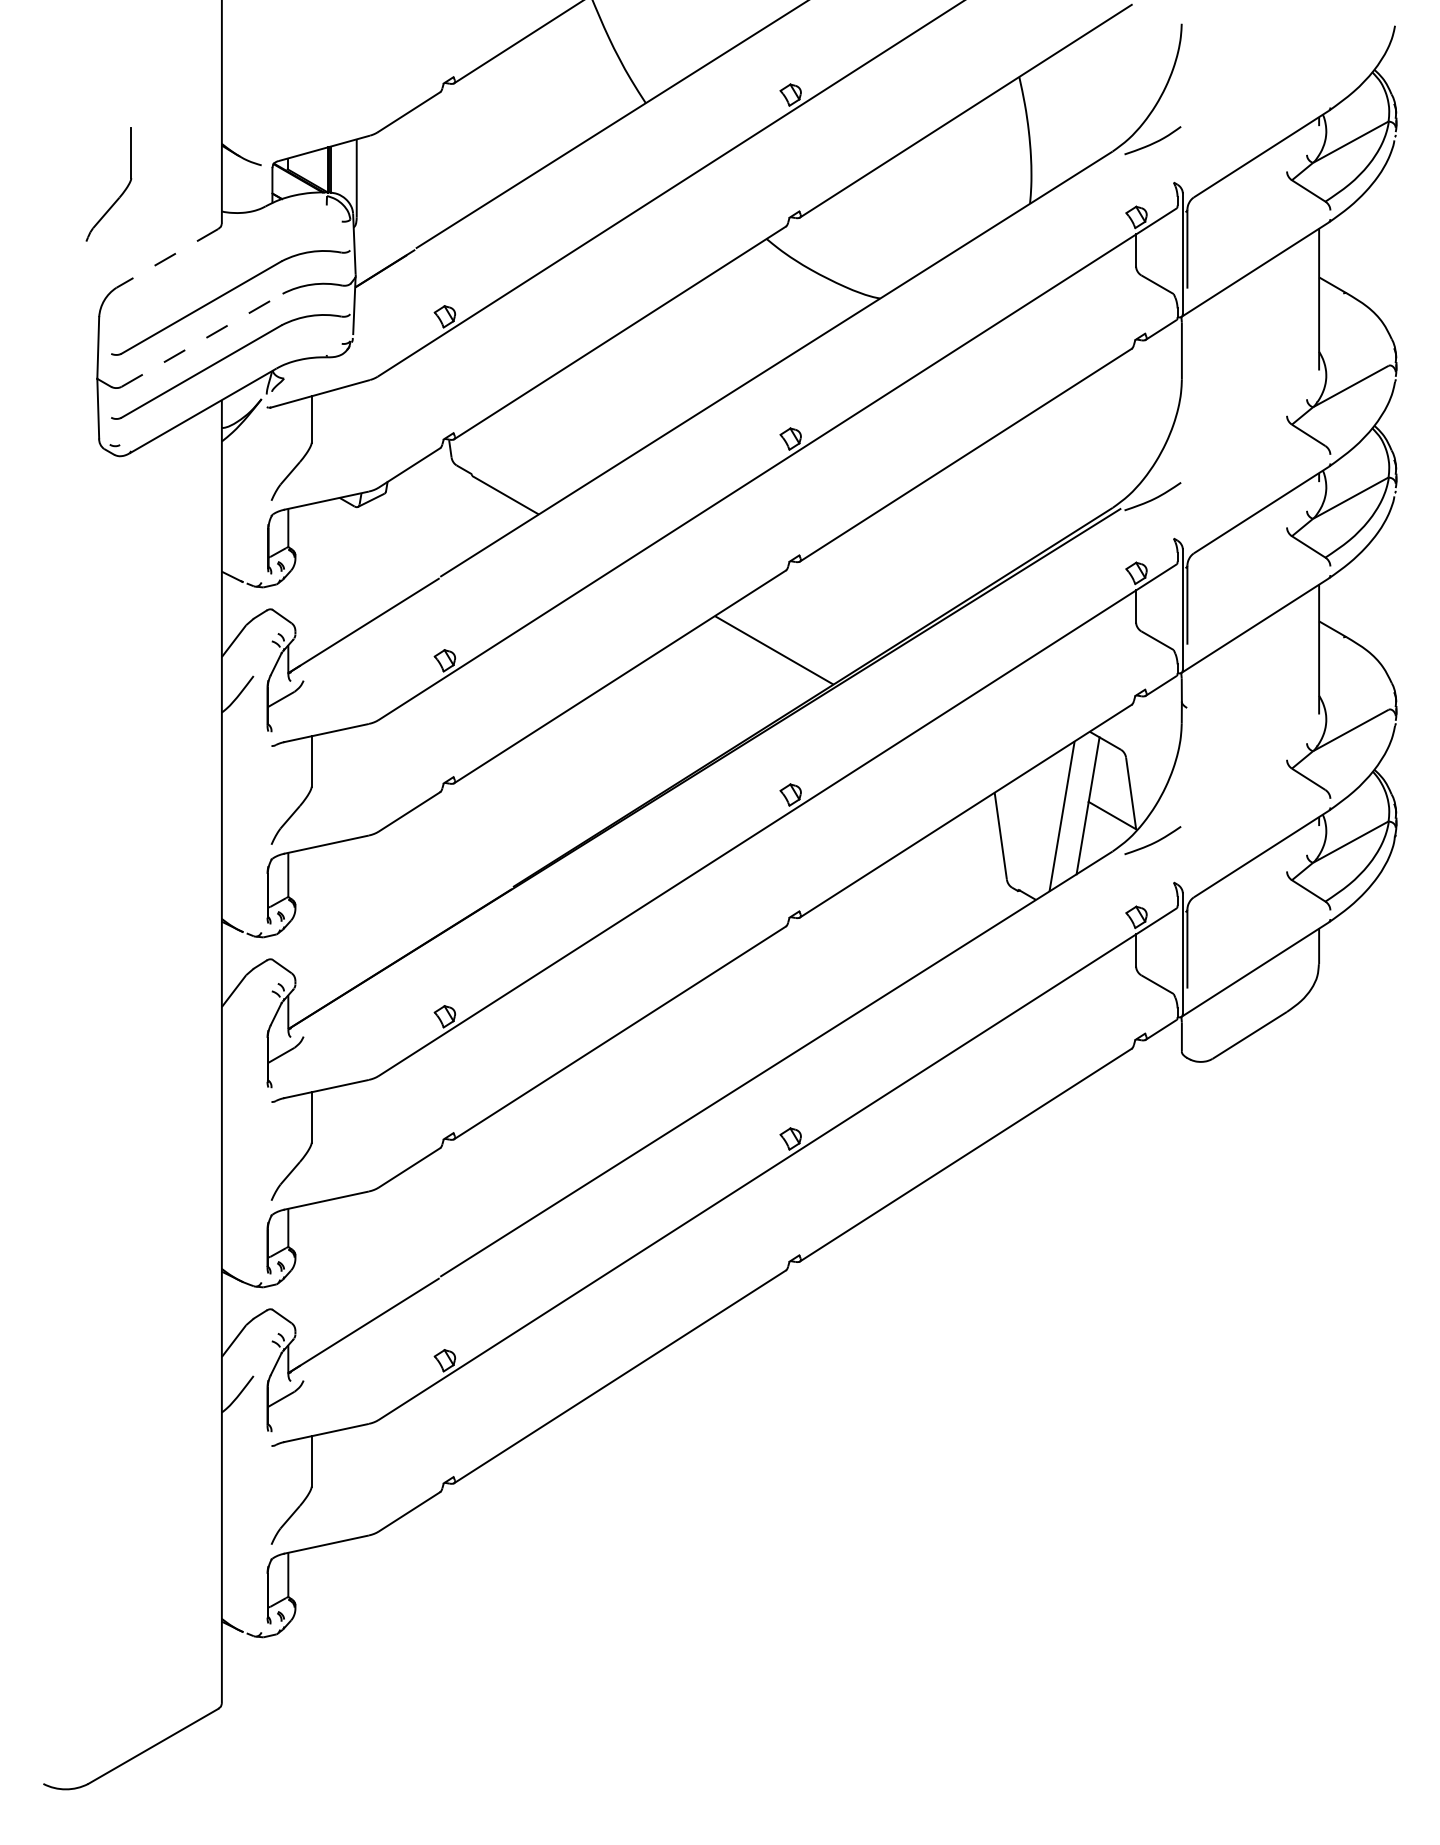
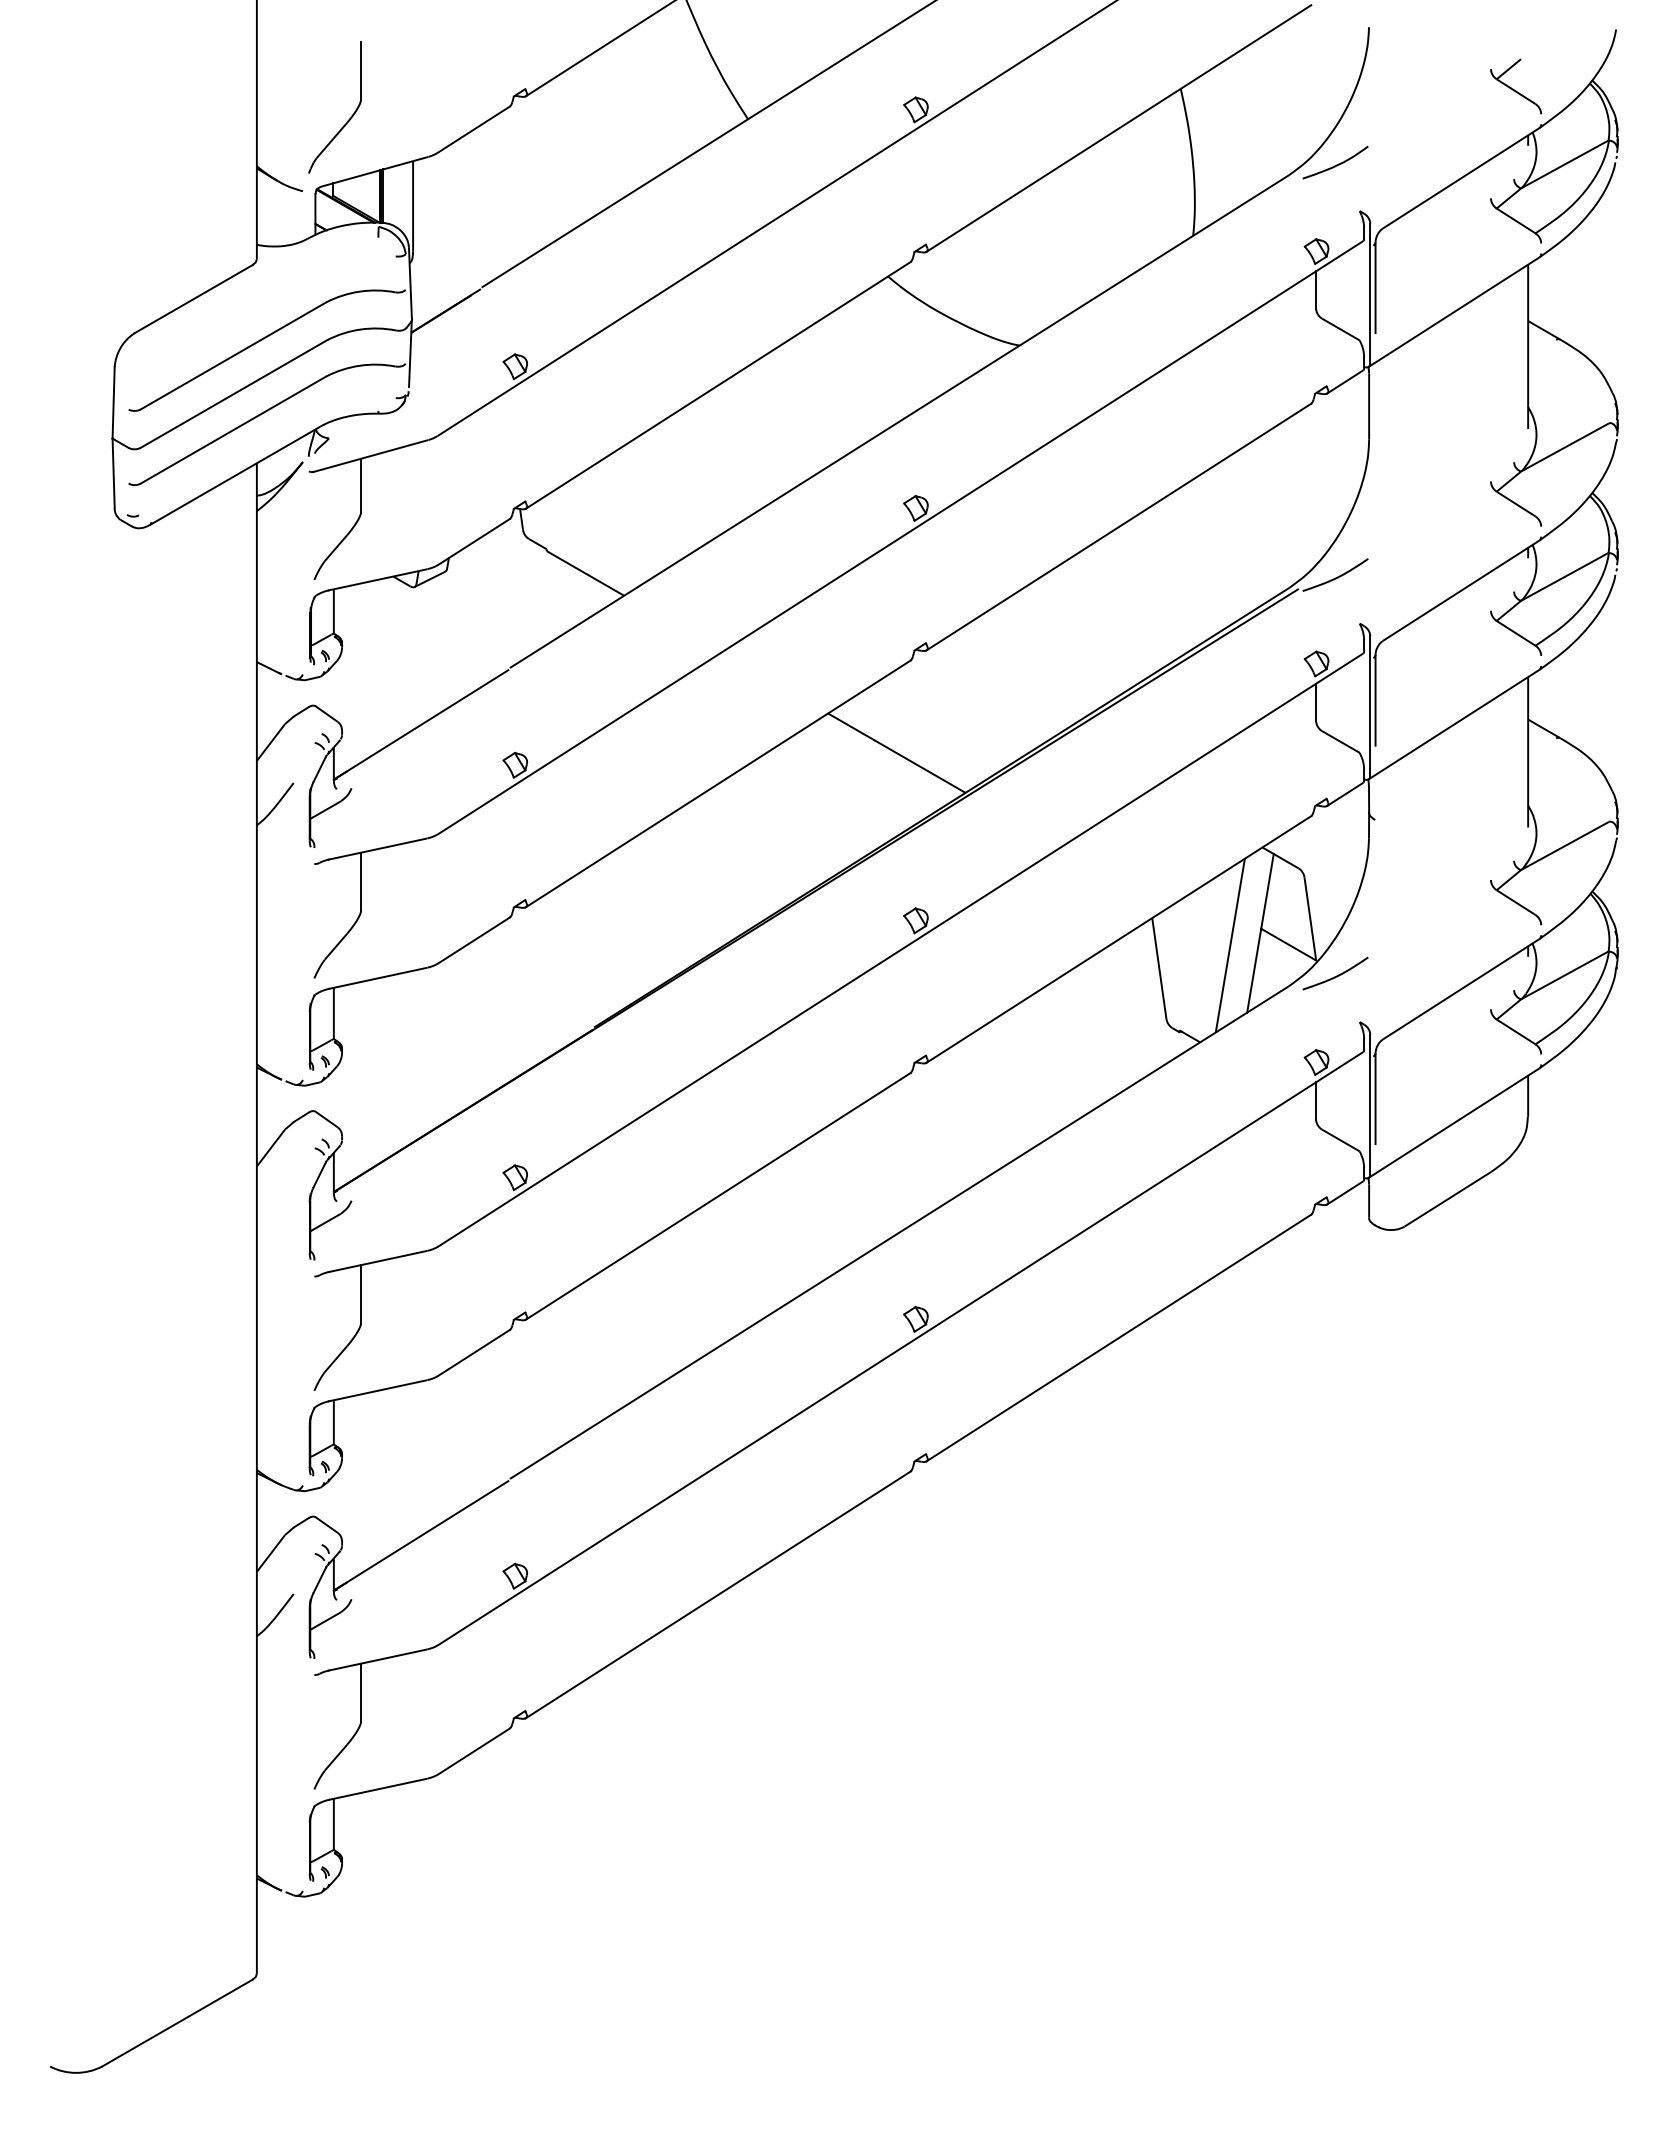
part: (1309, 74) -> (1516, 86), added
part: (119, 195) -> (347, 120), moved
line: (167, 258) -> (193, 299), dashed -> solid
line: (201, 340) -> (233, 394), dashed -> solid

